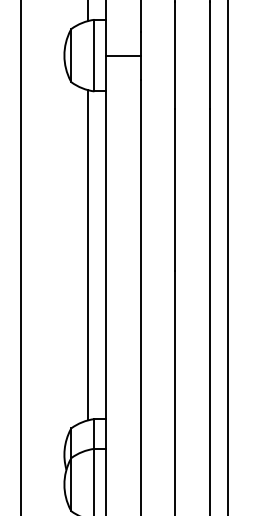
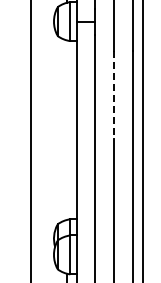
line: (175, 191) -> (114, 95), solid -> dashed
line: (87, 253) -> (66, 129), removed

